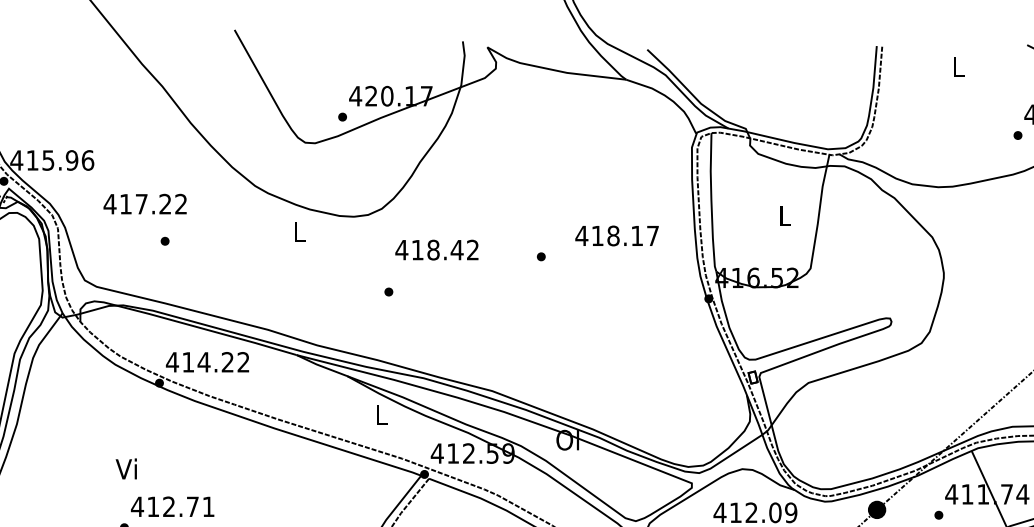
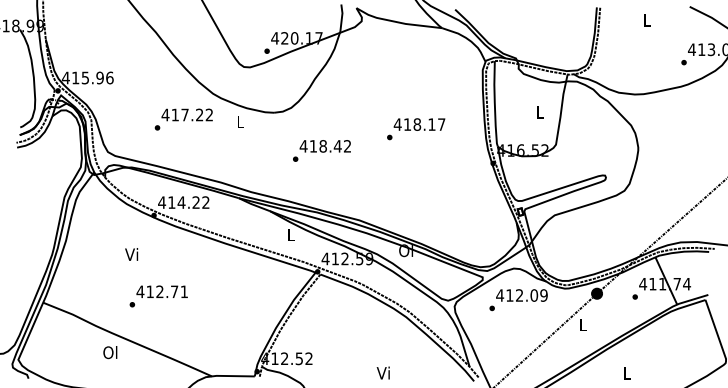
text: (144, 203) -> (186, 114), moved
text: (617, 235) -> (419, 124), moved
text: (435, 250) -> (324, 146), moved
text: (126, 469) -> (131, 254), moved

